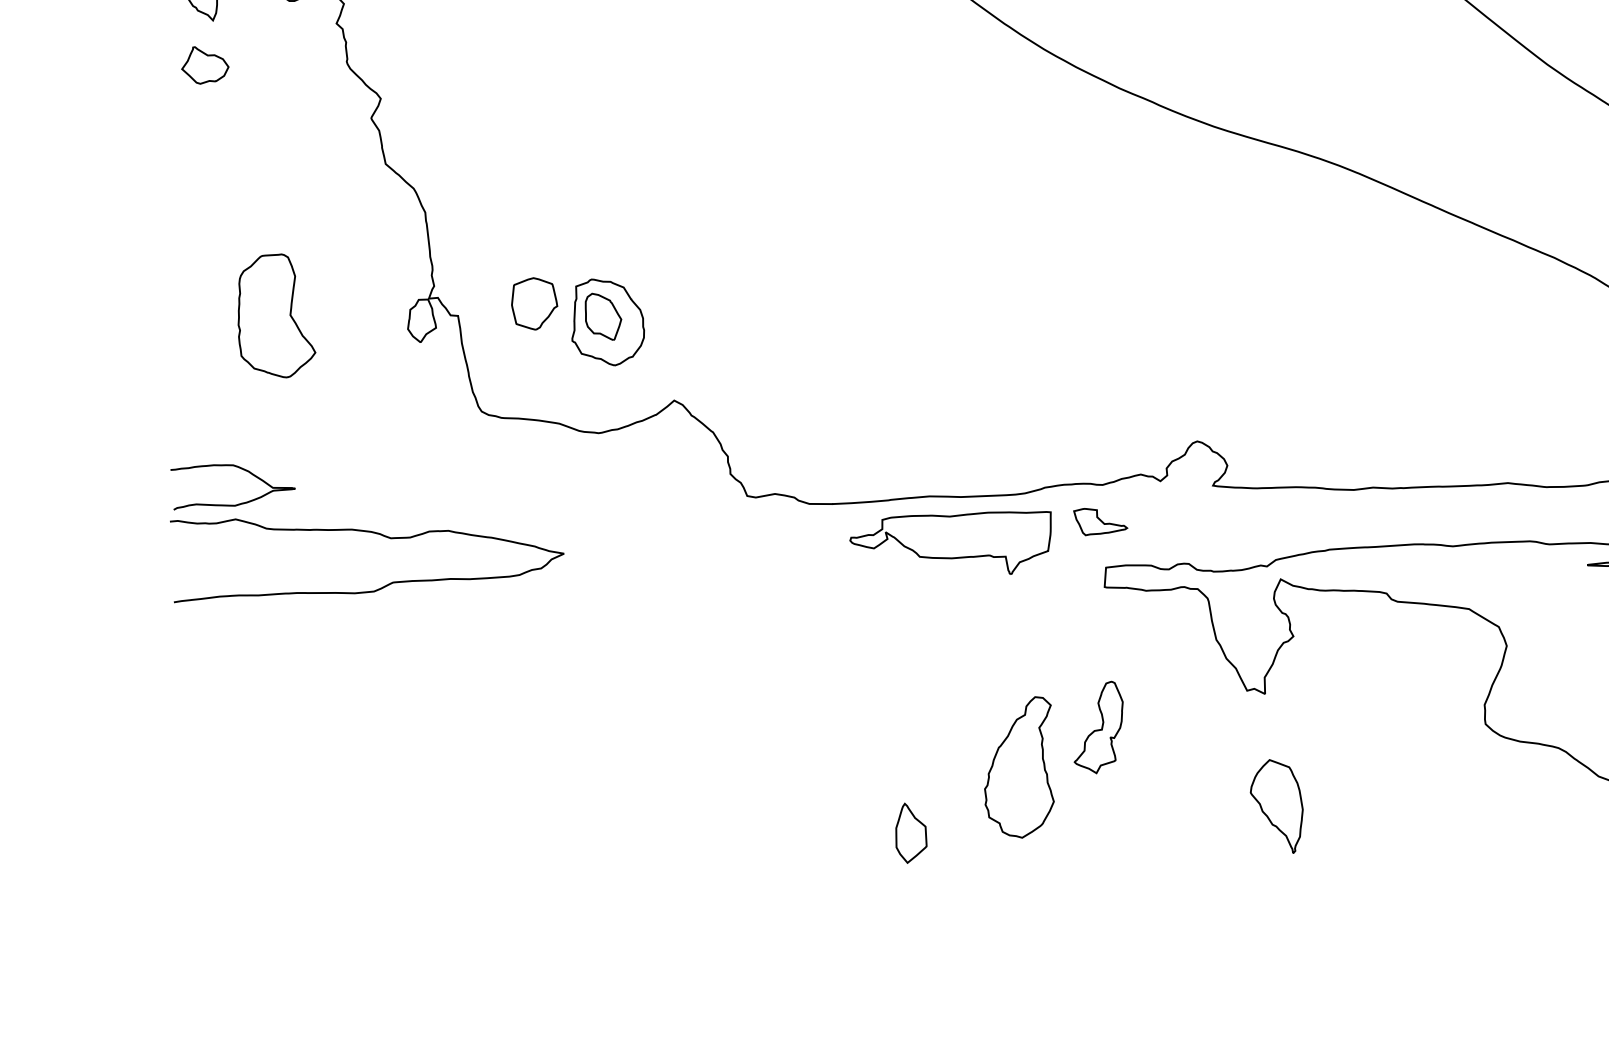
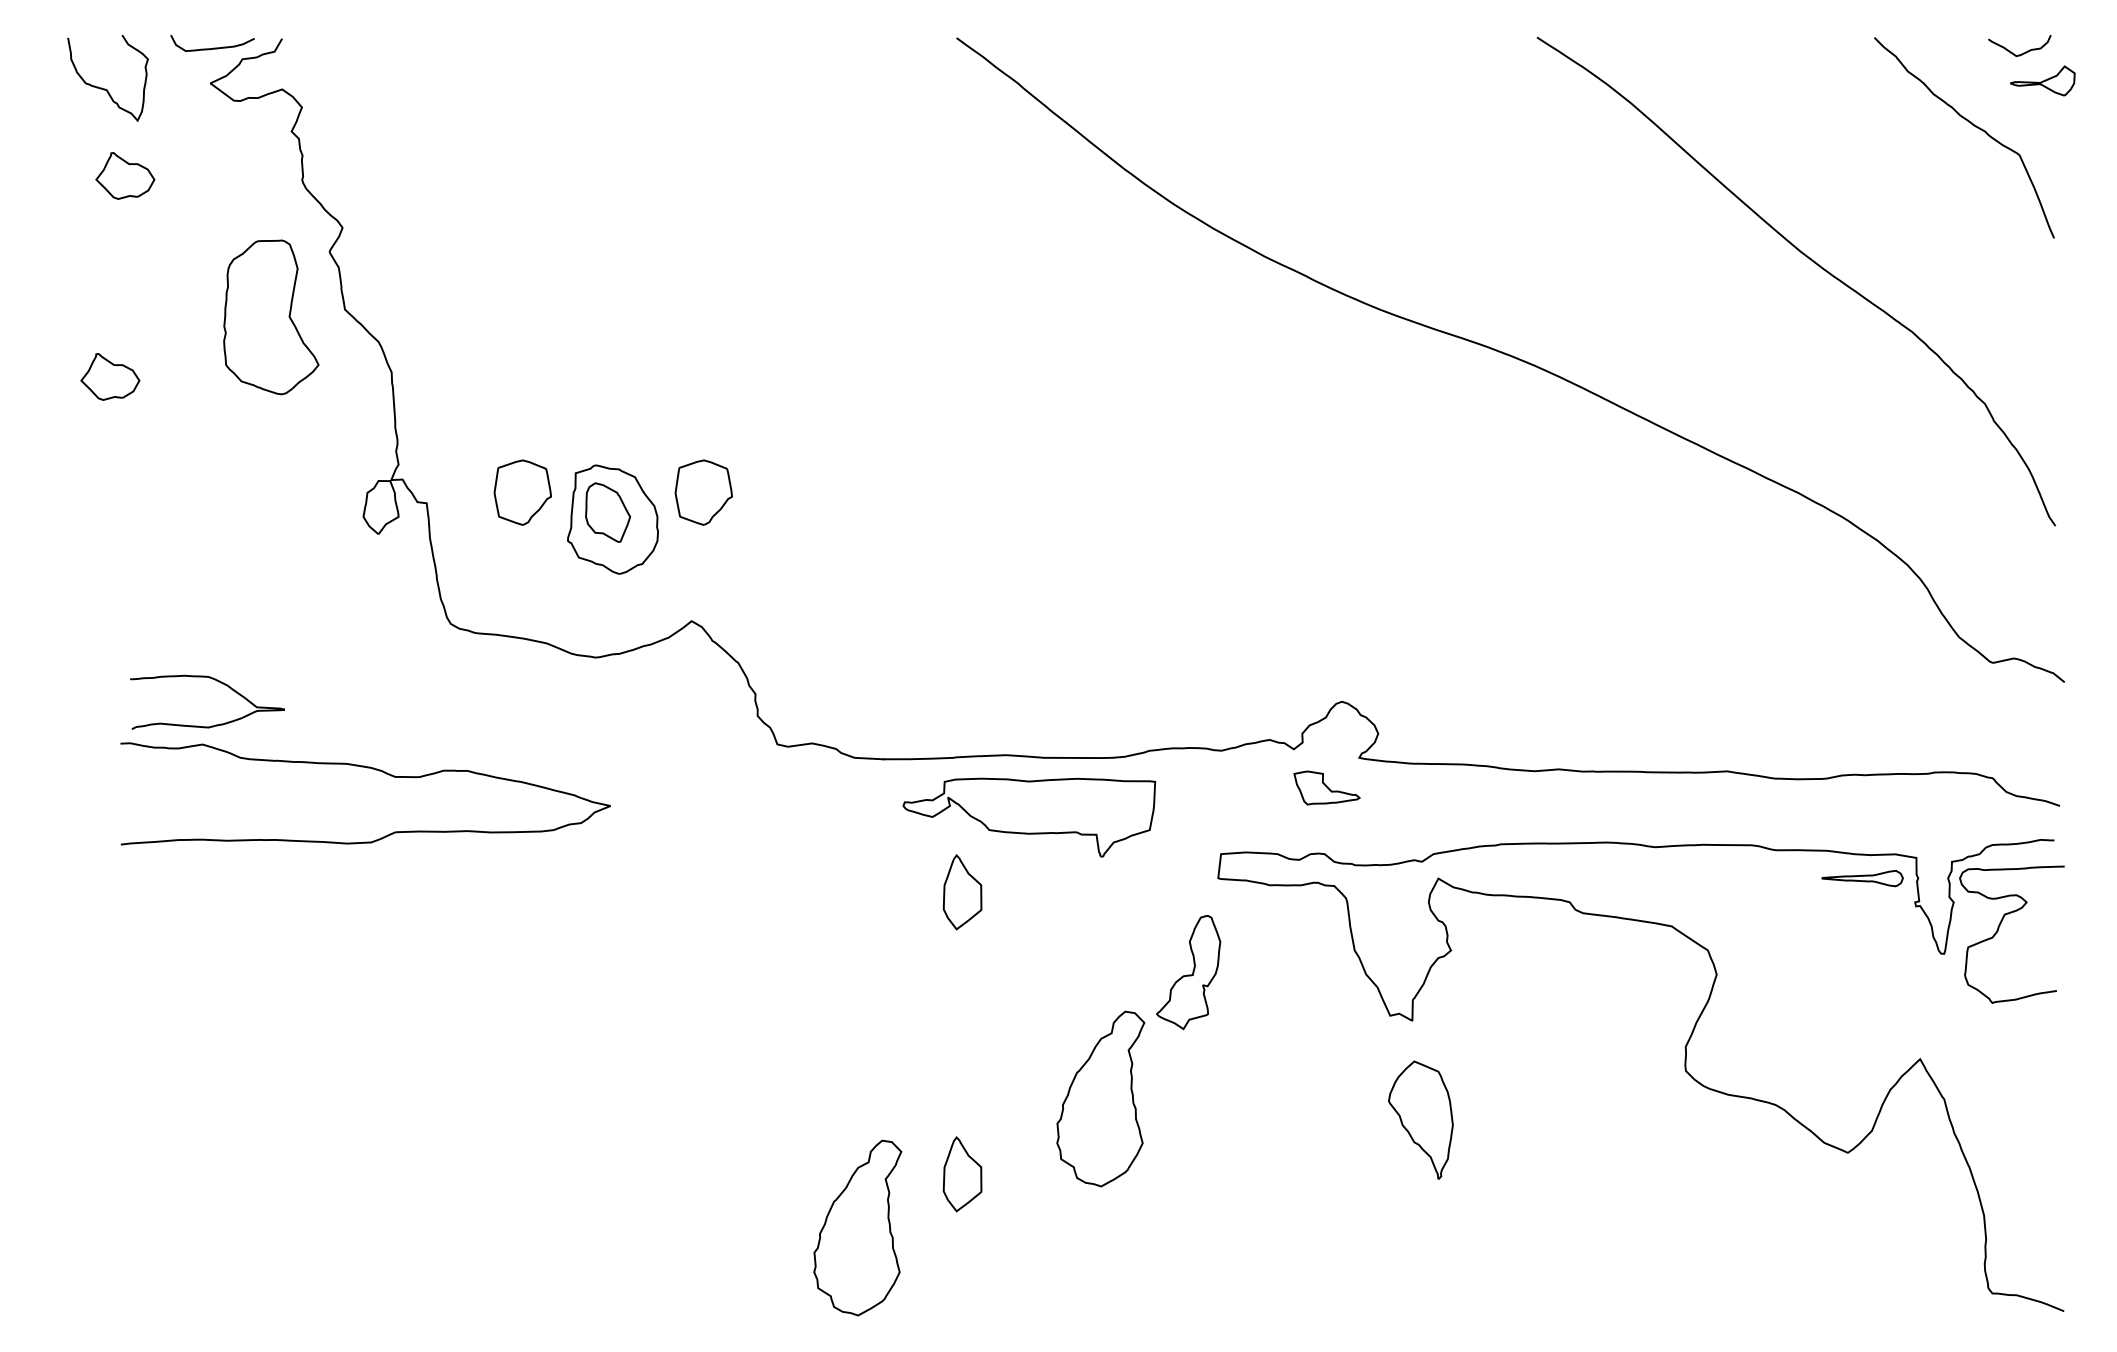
part: (200, 226) -> (110, 376), added
part: (679, 297) -> (703, 492), added
part: (276, 316) -> (271, 317), moved
curve: (239, 468) -> (216, 681), moved
part: (1100, 520) -> (1326, 787), moved
curve: (372, 533) -> (372, 769), moved
part: (900, 607) -> (962, 892), added
part: (1098, 727) -> (1188, 972), moved
part: (1276, 806) -> (1420, 1119), moved
part: (828, 879) -> (857, 1227), added

